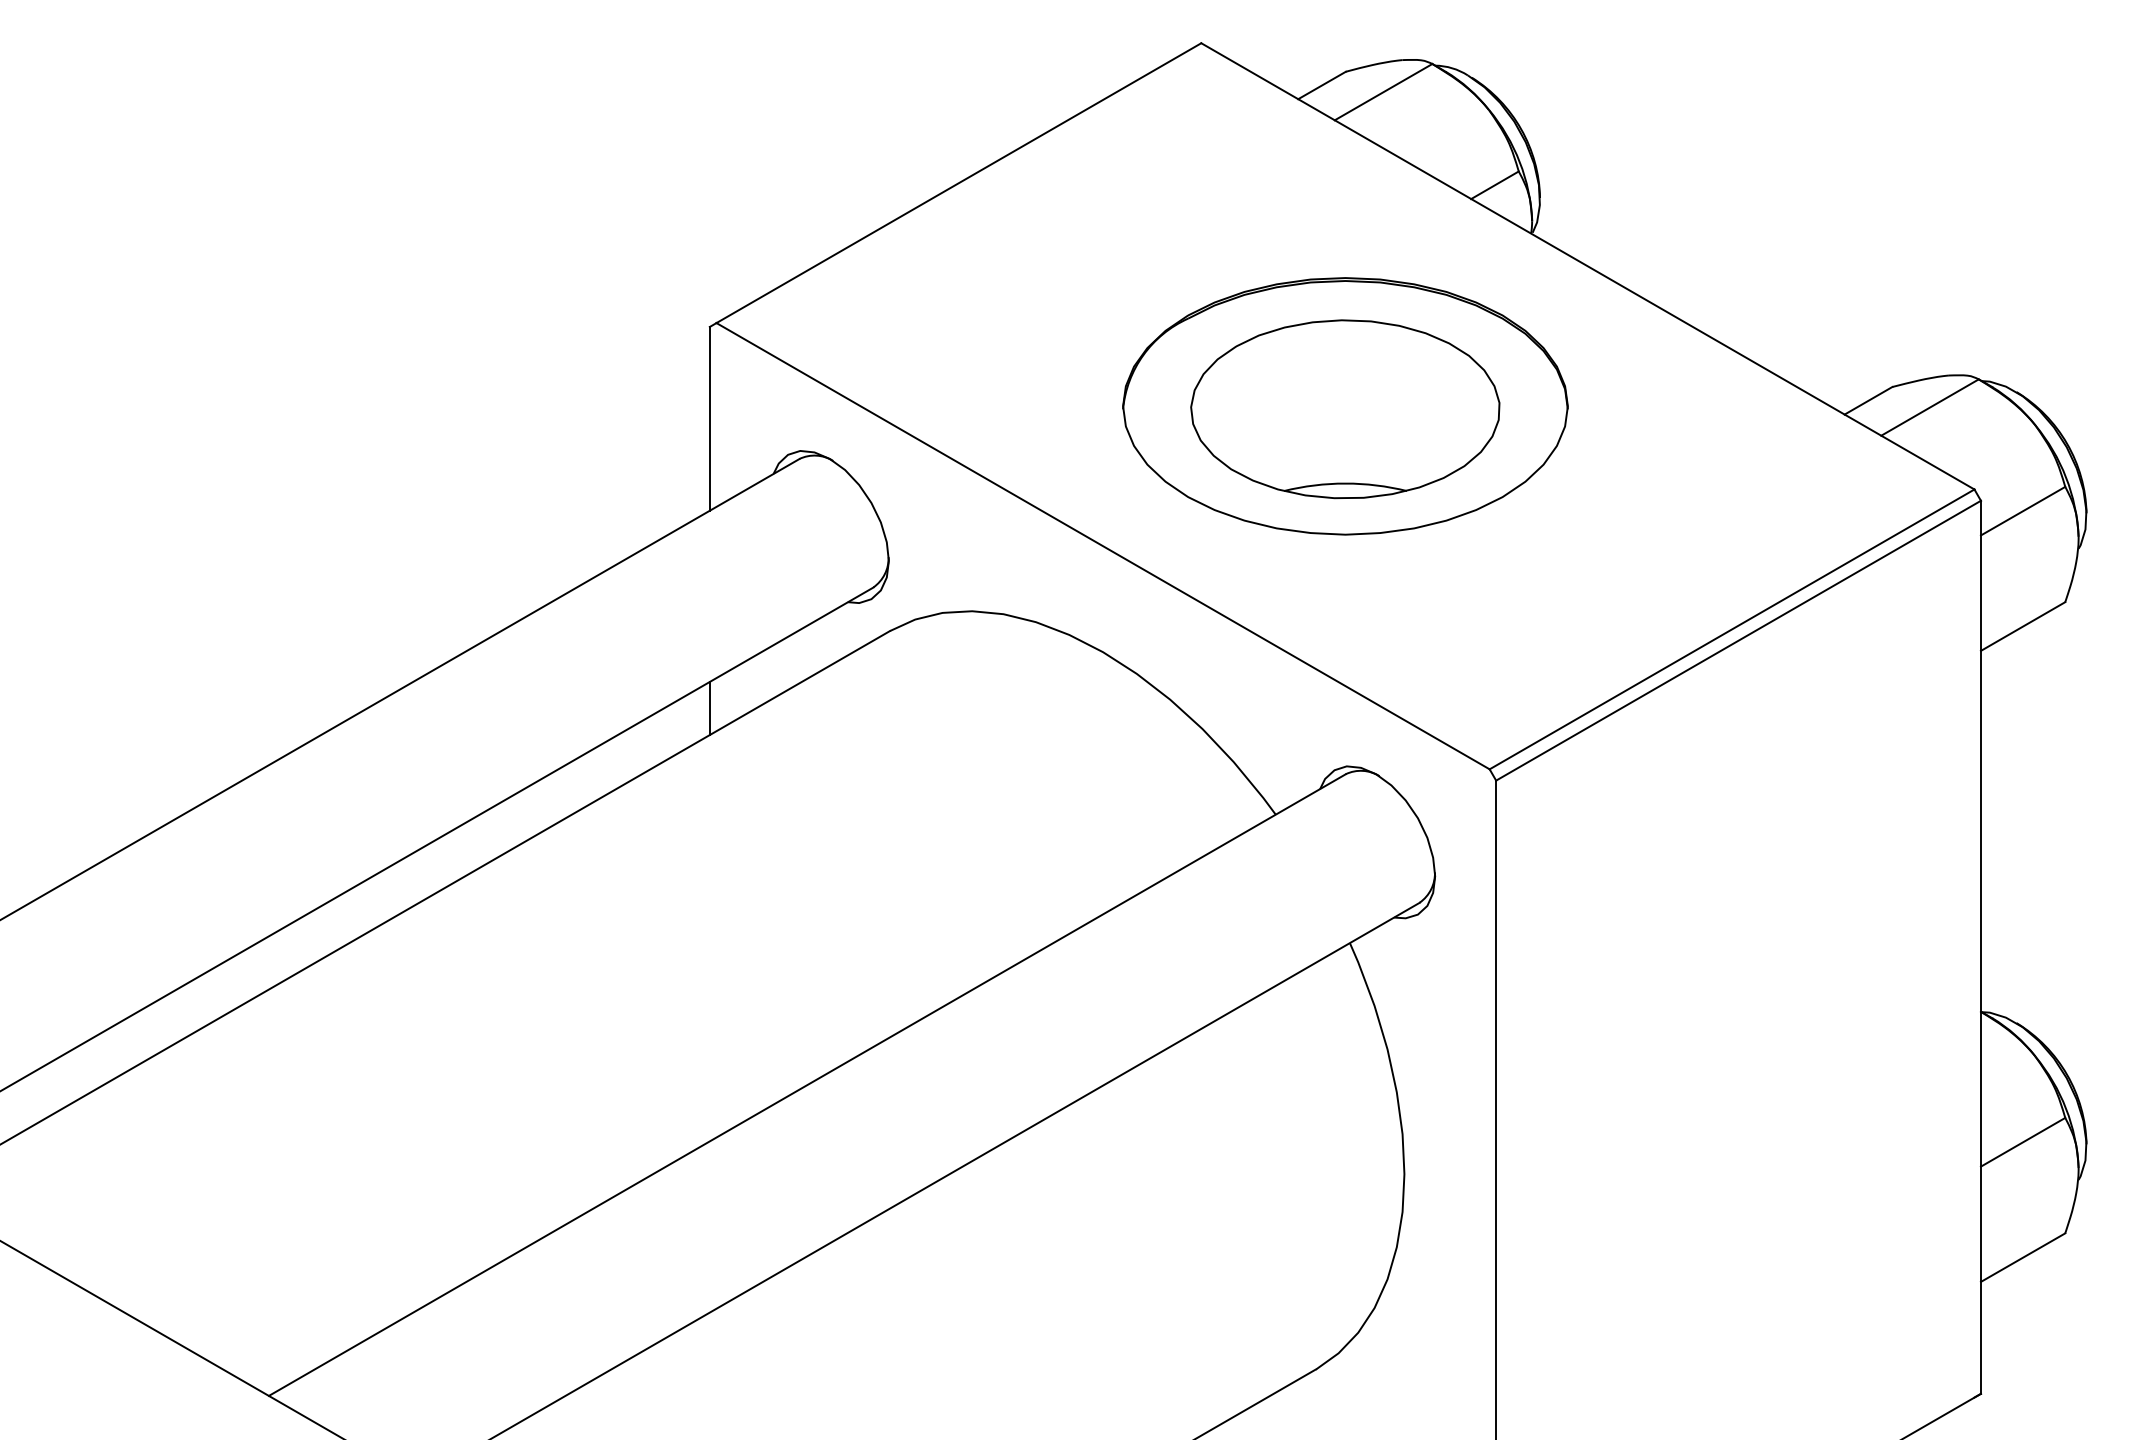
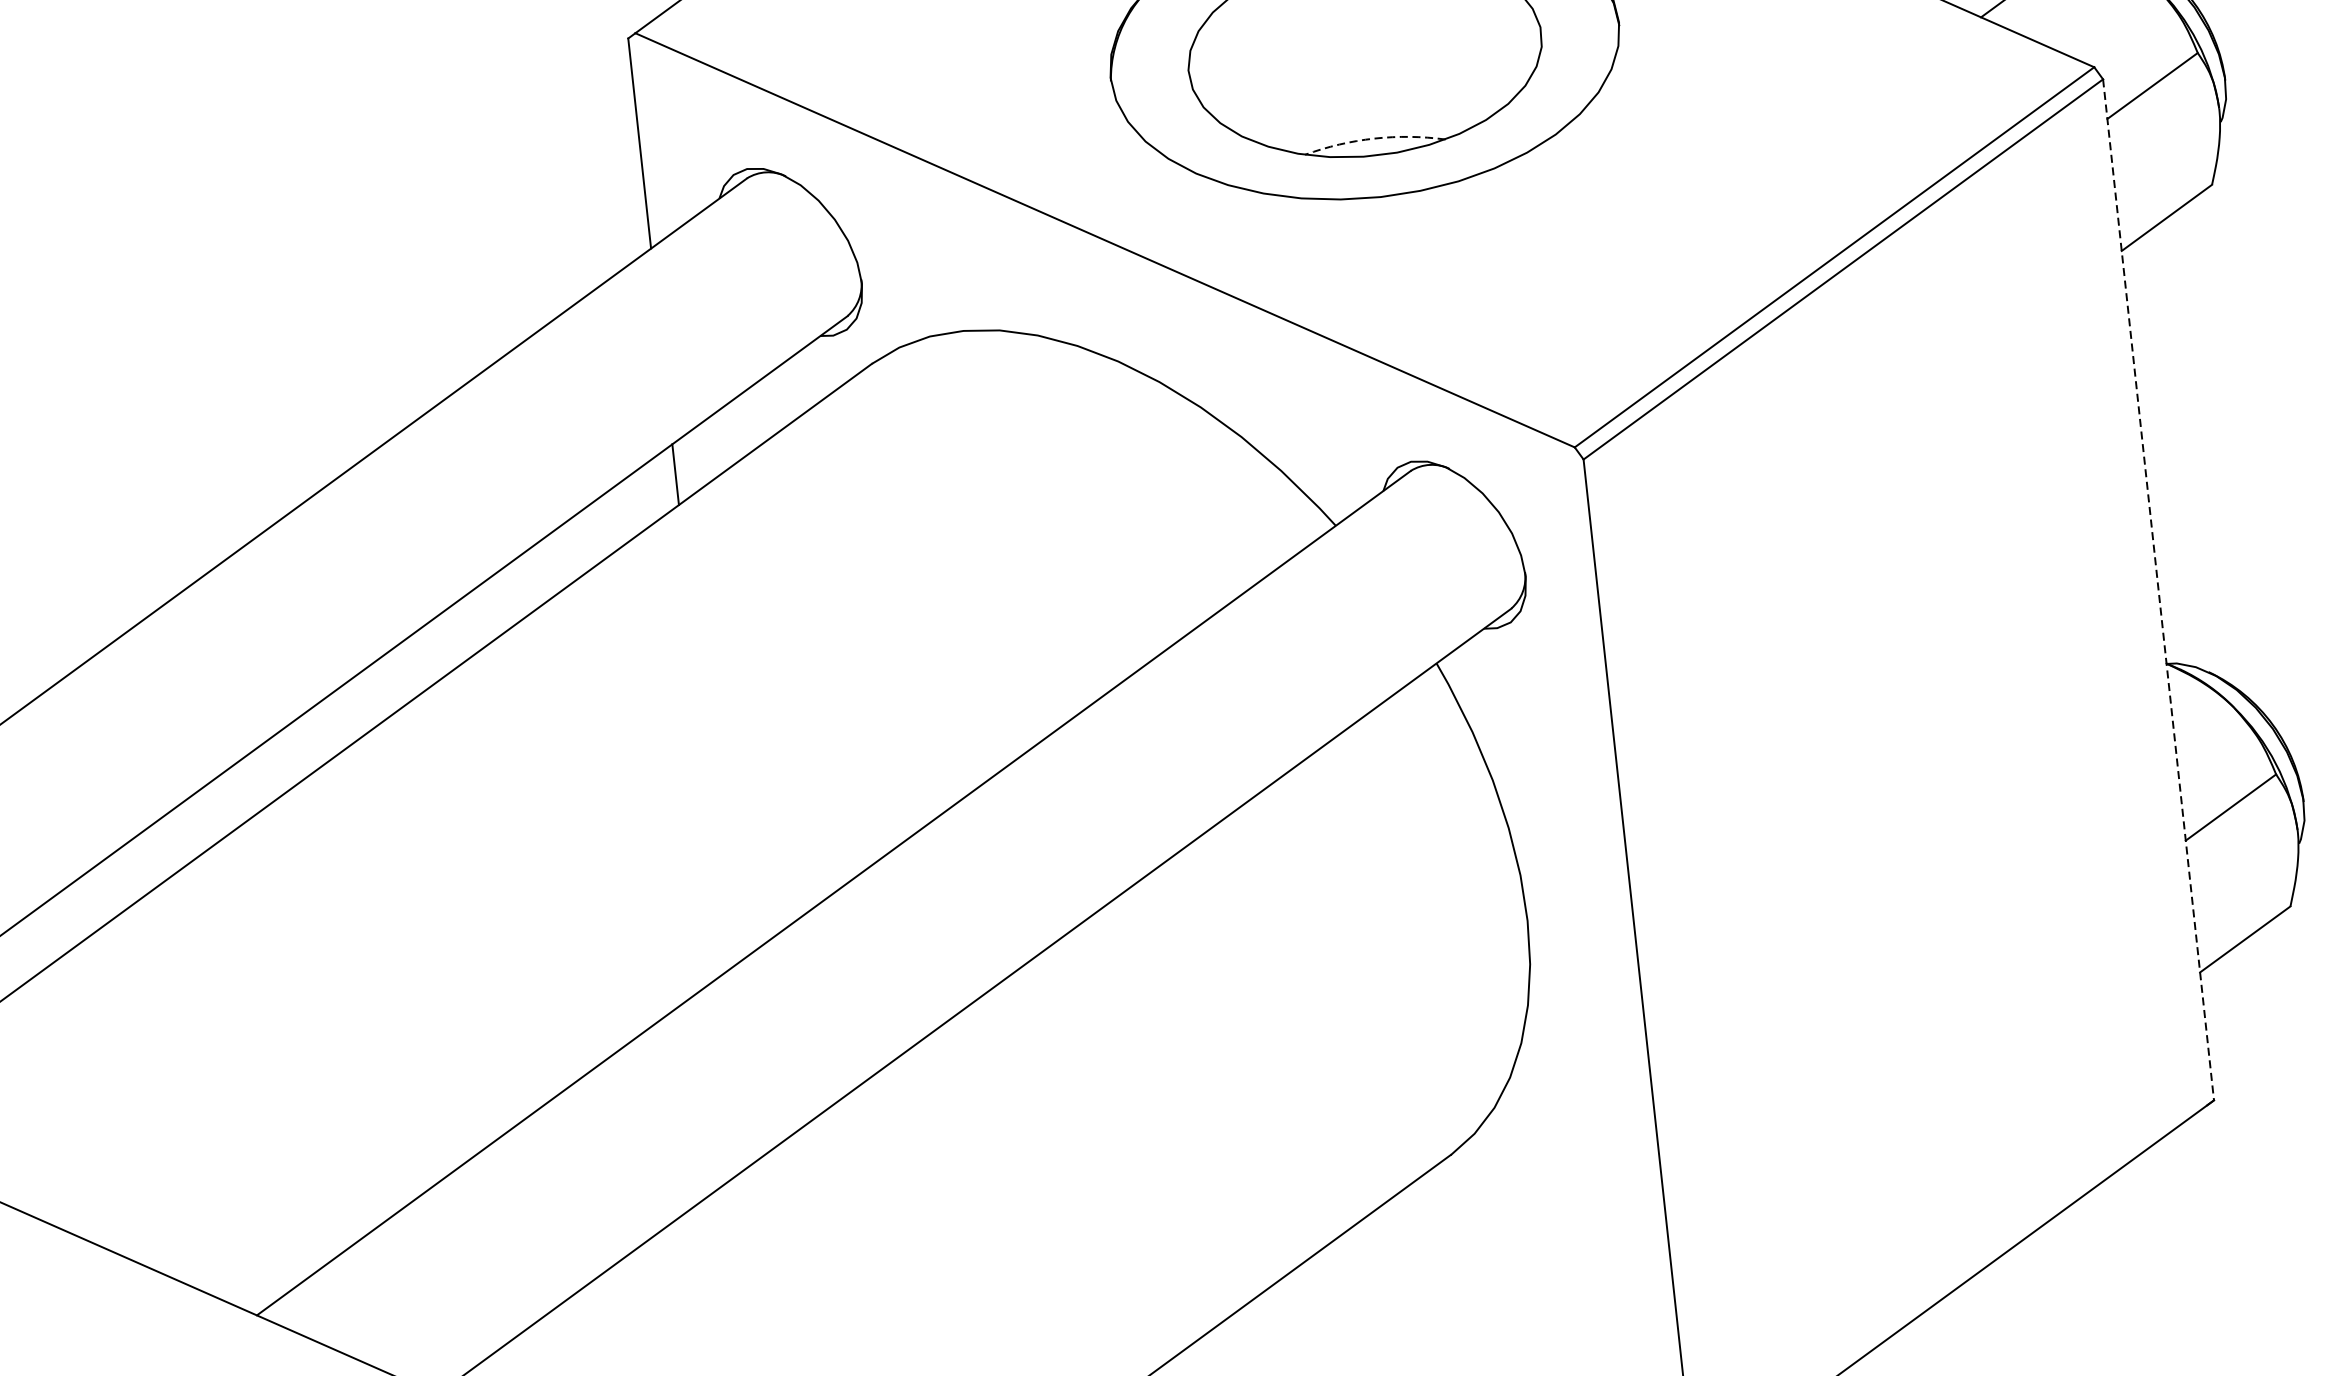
arc: (1345, 483) -> (1374, 138), solid -> dashed
line: (1980, 947) -> (2158, 590), solid -> dashed

